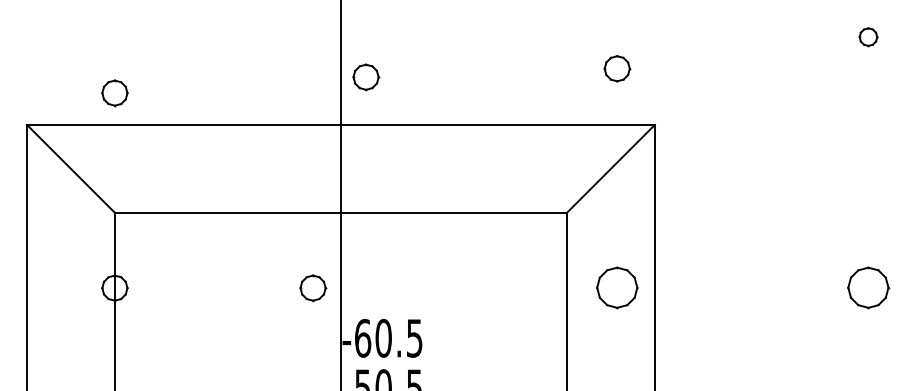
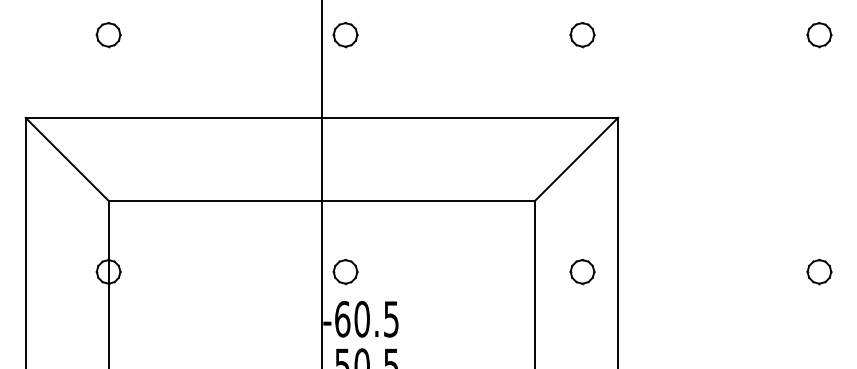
part: (868, 37) -> (819, 35), size x1.43
part: (617, 69) -> (582, 35), moved
part: (366, 77) -> (345, 35), moved
part: (114, 93) -> (108, 35), moved
part: (313, 288) -> (345, 272), moved
part: (617, 288) -> (582, 272), size x0.62
part: (868, 288) -> (819, 272), size x0.62

